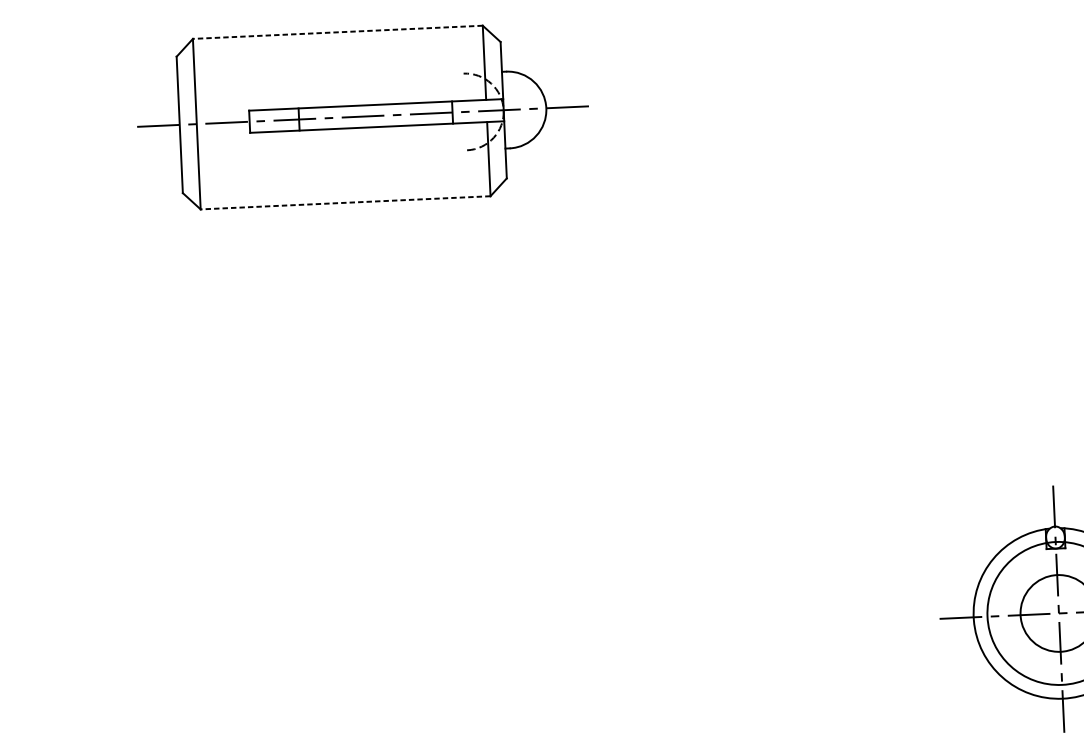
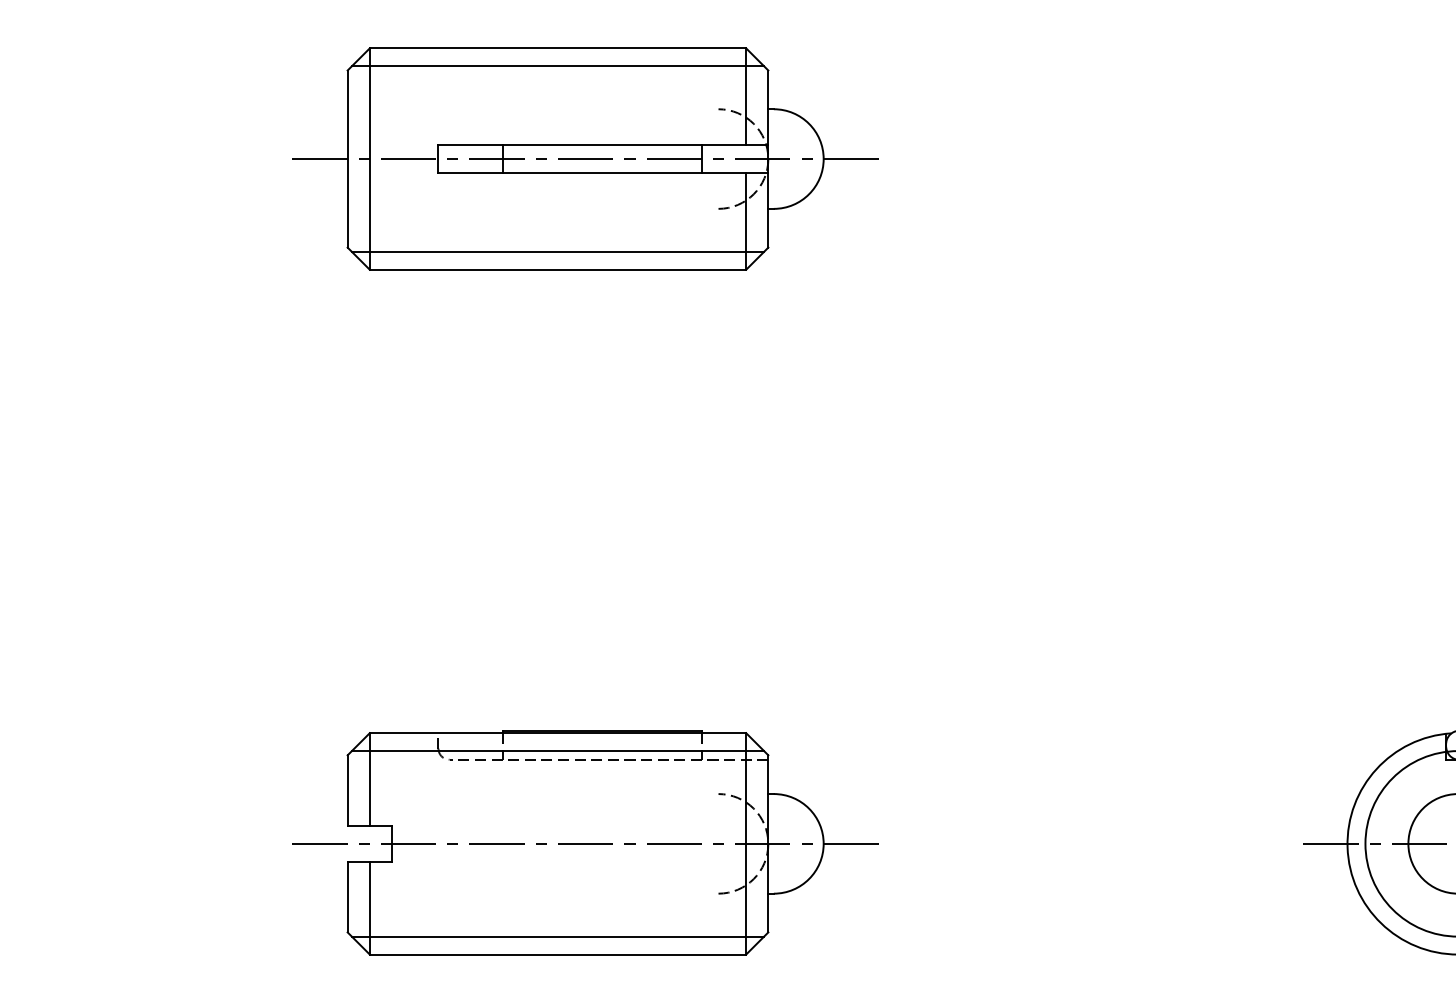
line: (337, 32) -> (557, 48), dashed -> solid
line: (338, 46) -> (557, 66), added
line: (344, 188) -> (557, 251), added
line: (345, 202) -> (557, 269), dashed -> solid
part: (386, 642) -> (585, 842), added

